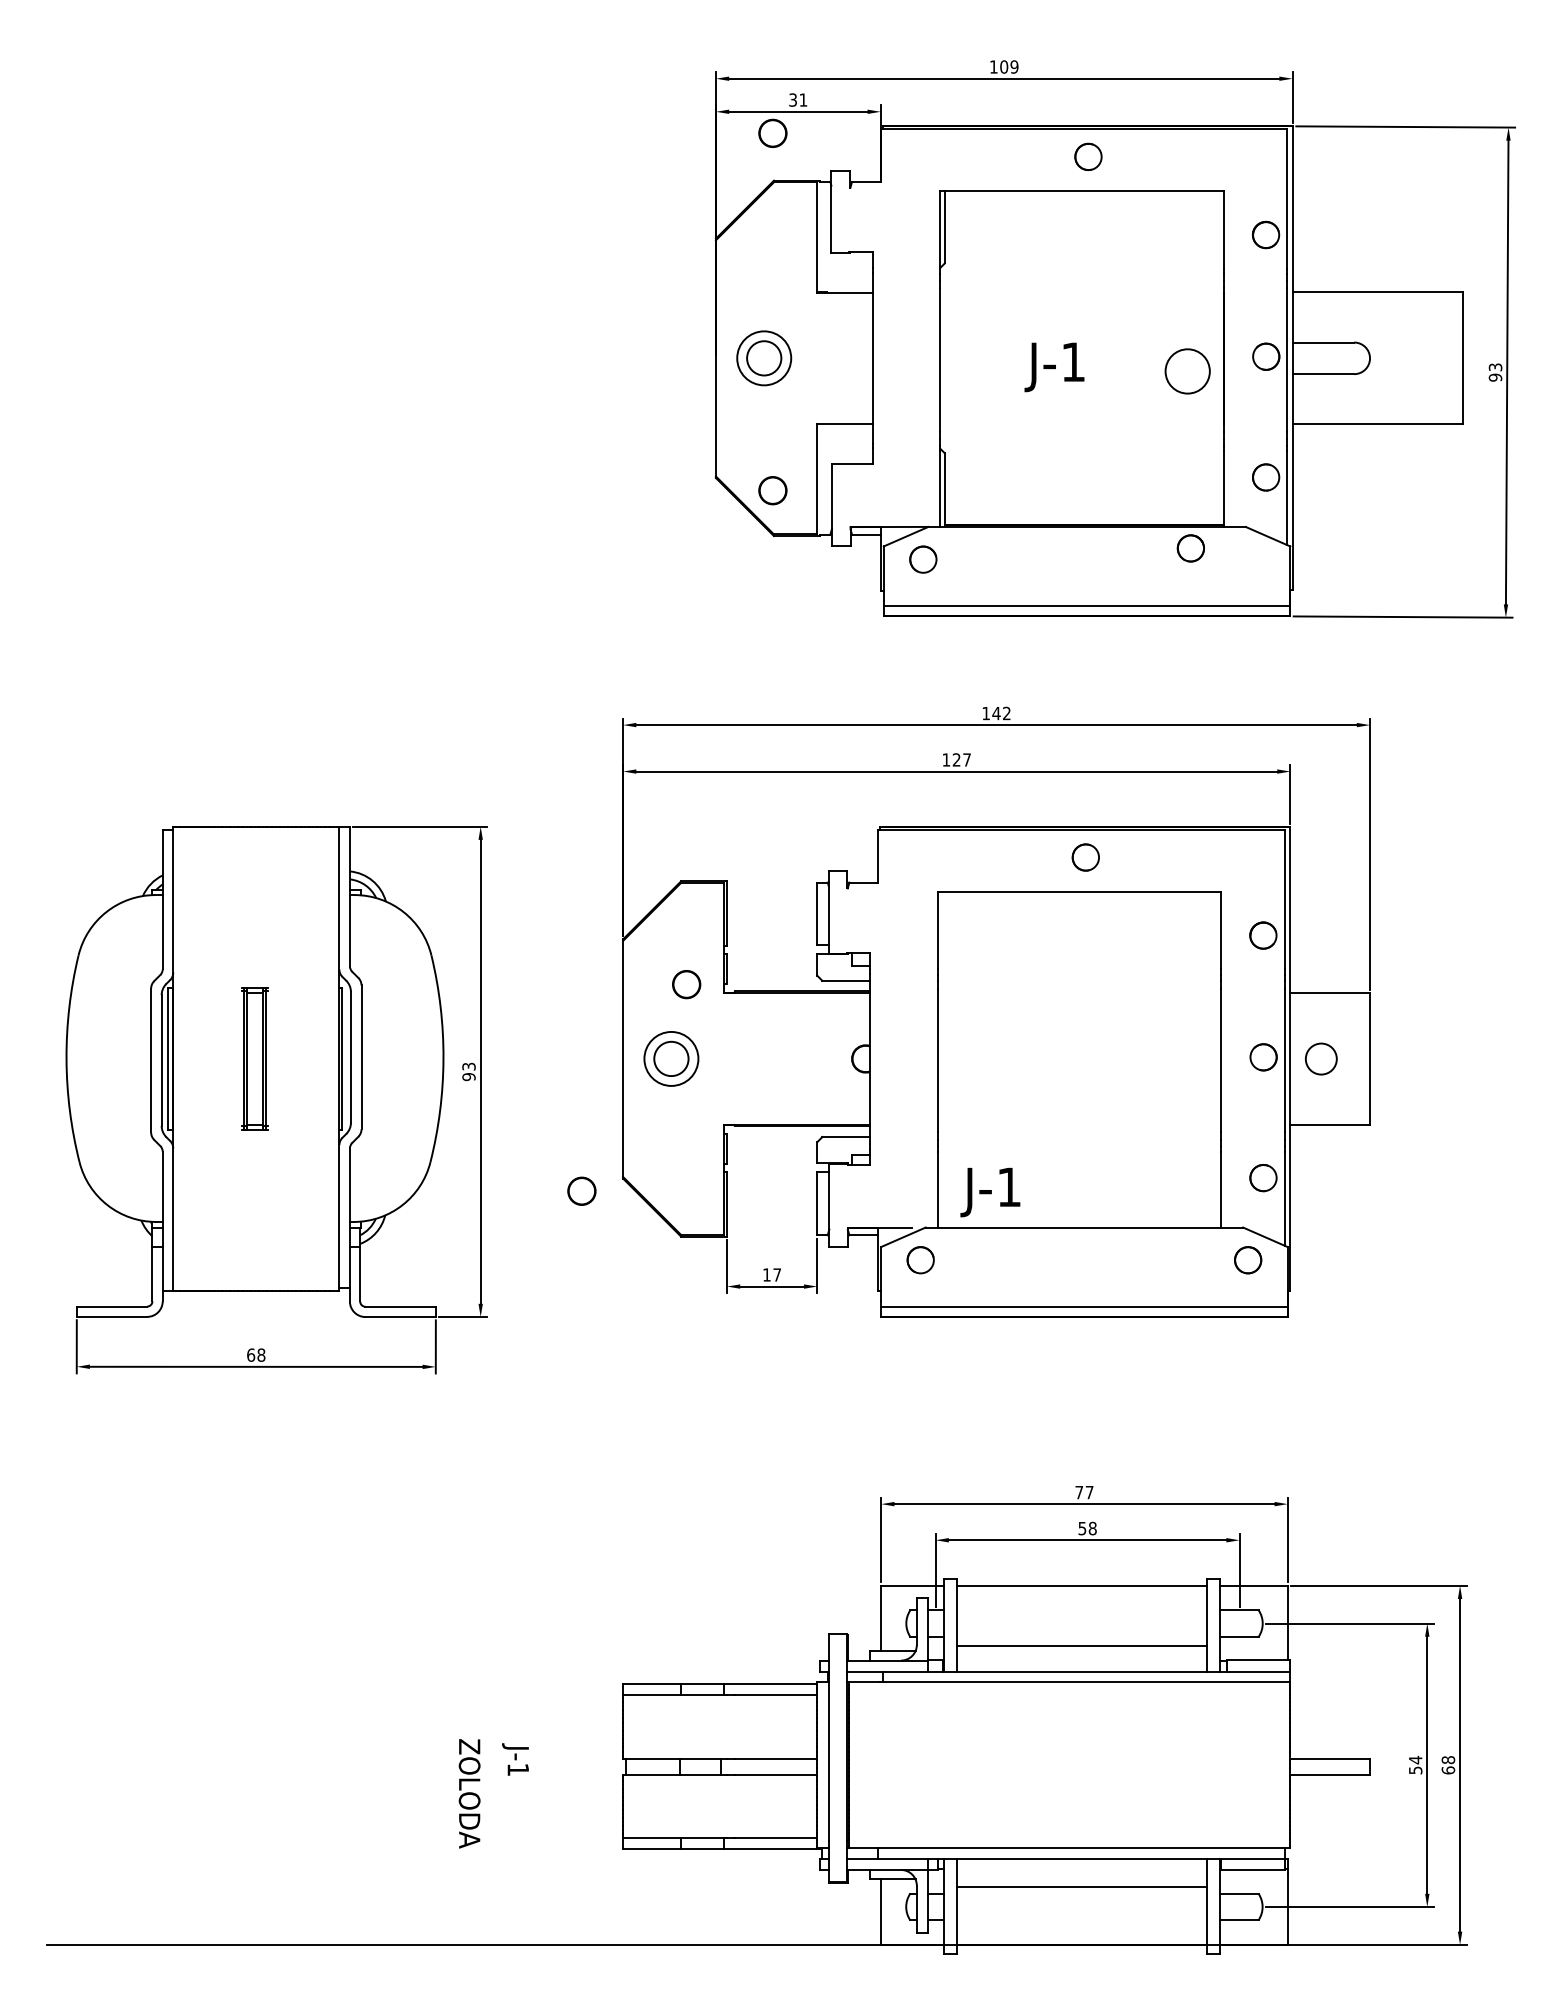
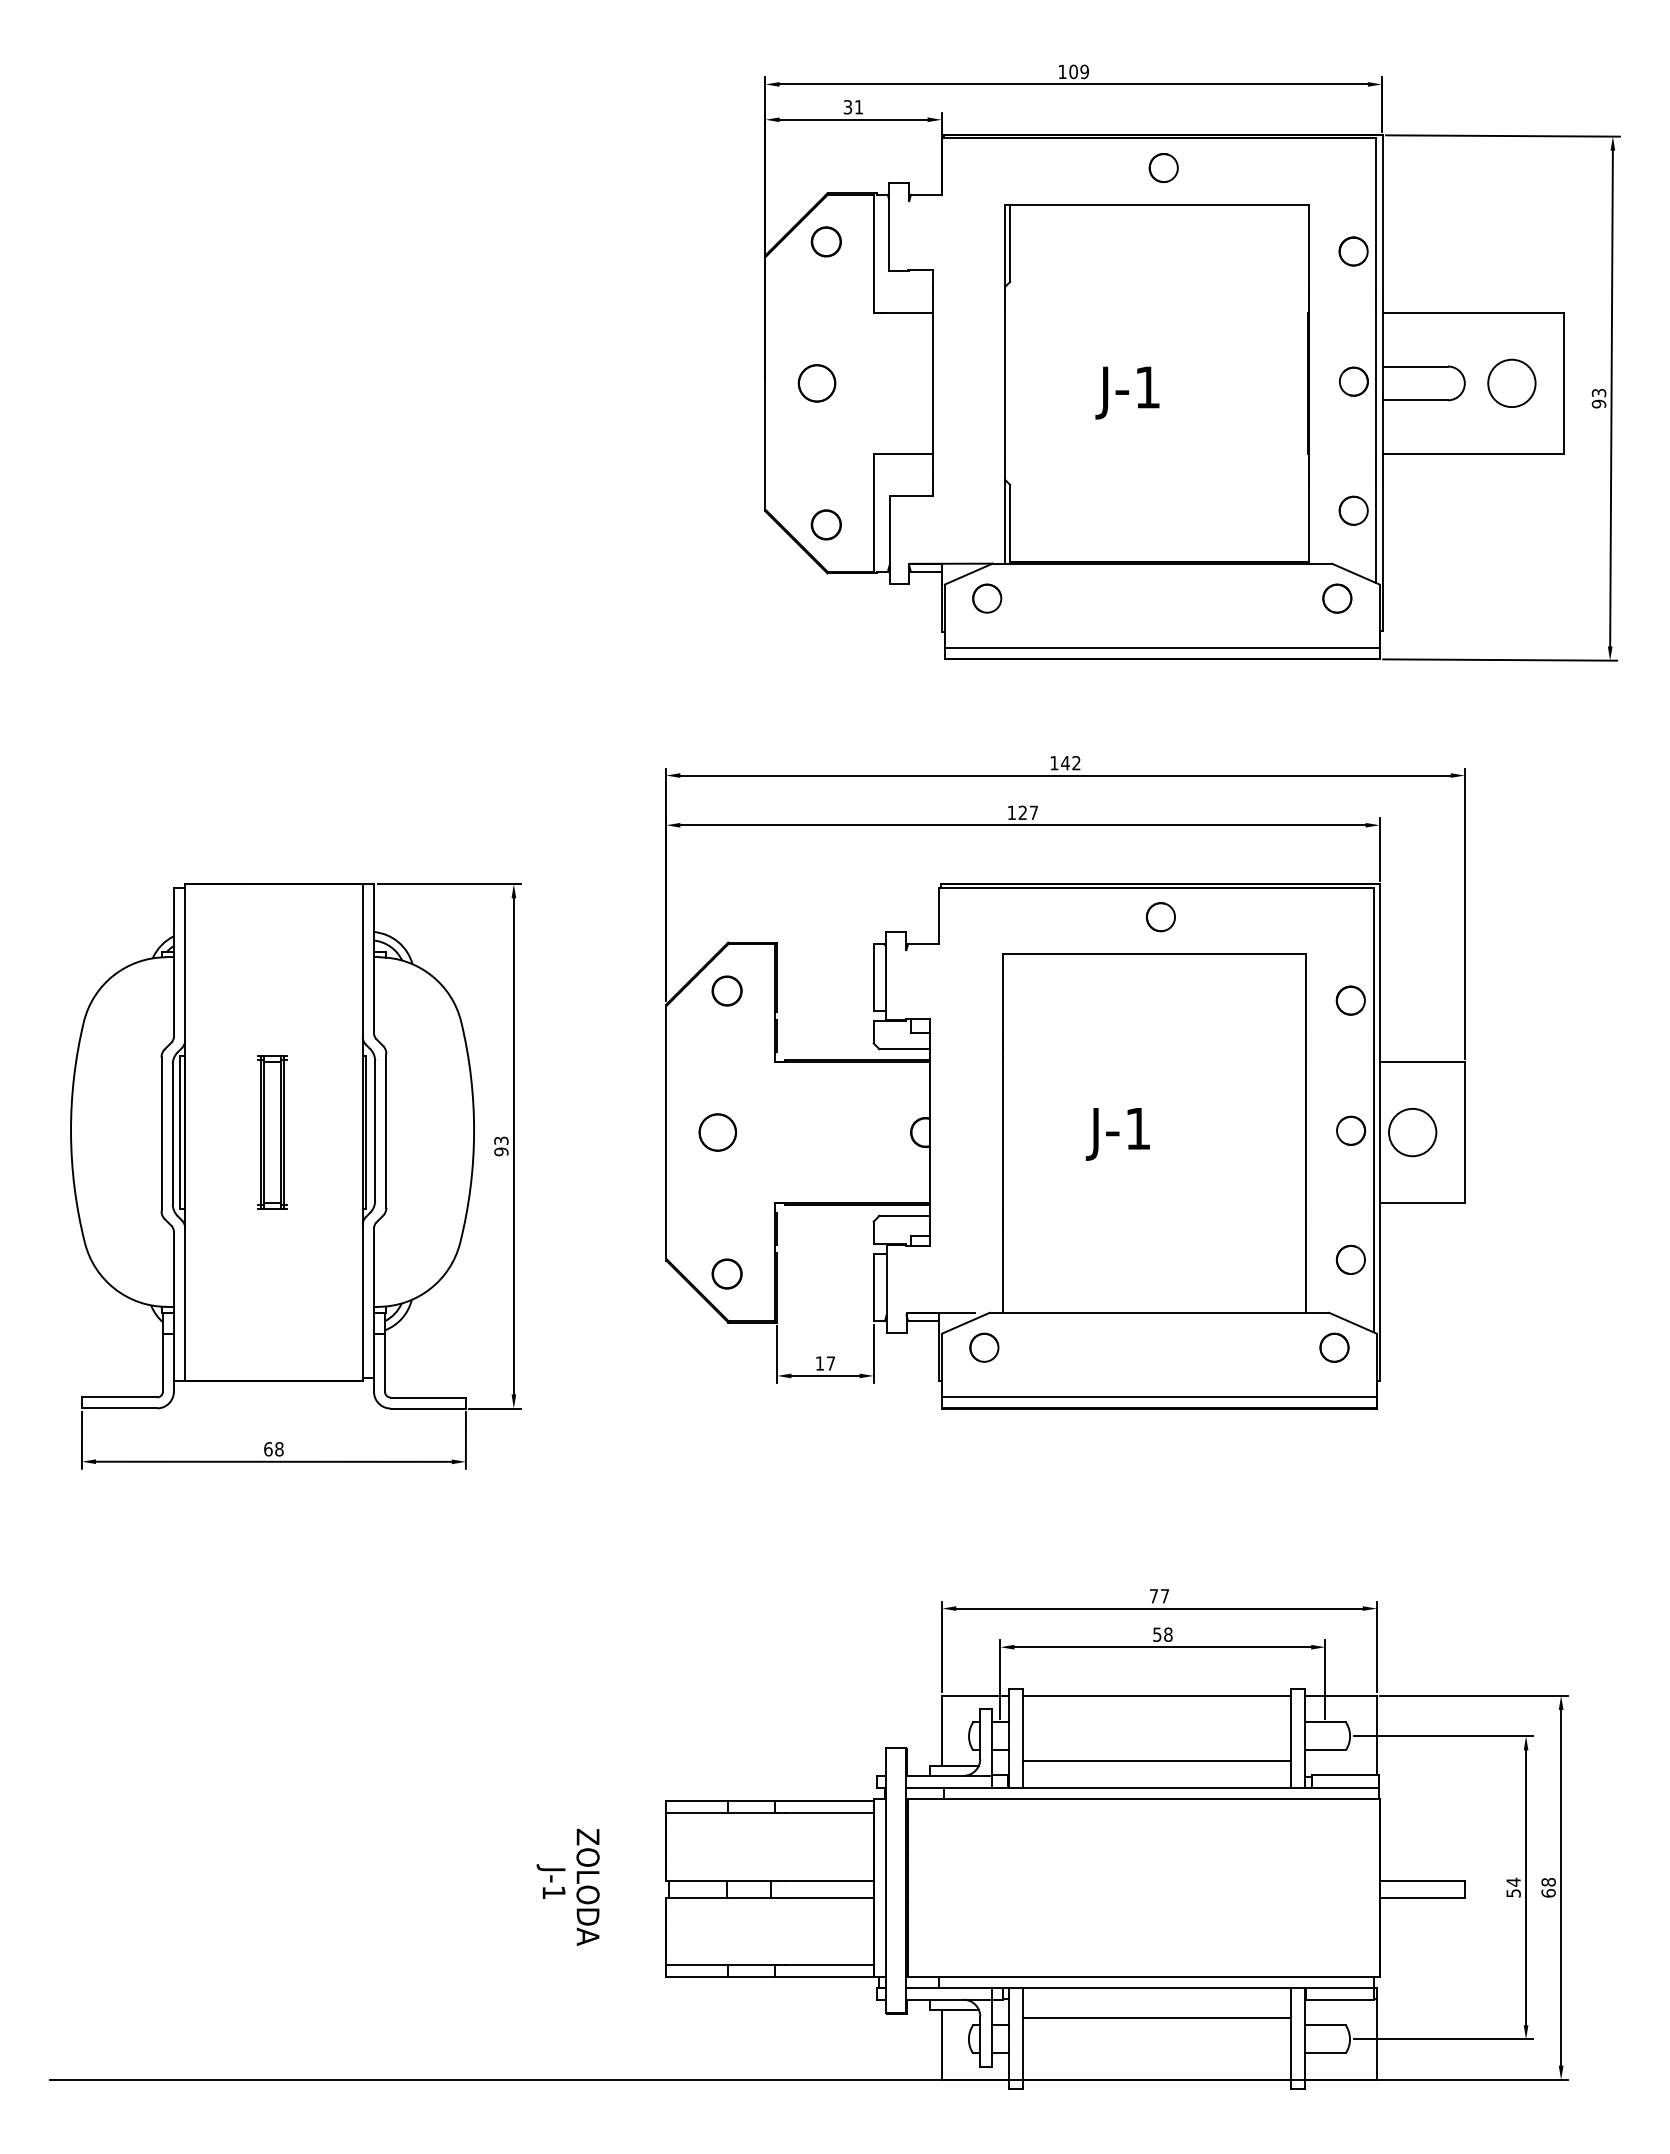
circle: (772, 133) -> (825, 241), moved
circle: (764, 358) -> (817, 383), size x0.62
circle: (1187, 370) -> (1511, 382), moved
circle: (1191, 548) -> (1337, 598), moved
circle: (686, 984) -> (726, 990), moved
circle: (671, 1058) -> (717, 1132), size x0.62
circle: (1321, 1058) -> (1412, 1132), size x1.43
circle: (581, 1190) -> (726, 1273), moved
text: (990, 1192) -> (1117, 1134), moved
text: (469, 1793) -> (587, 1886), moved

